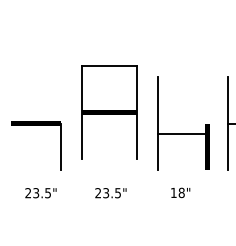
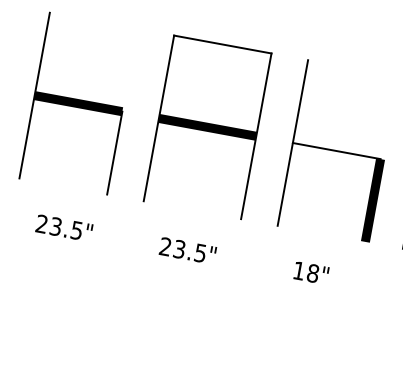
part: (109, 112) -> (208, 127), moved
line: (11, 123) -> (34, 95), added
line: (182, 133) -> (336, 151), moved

